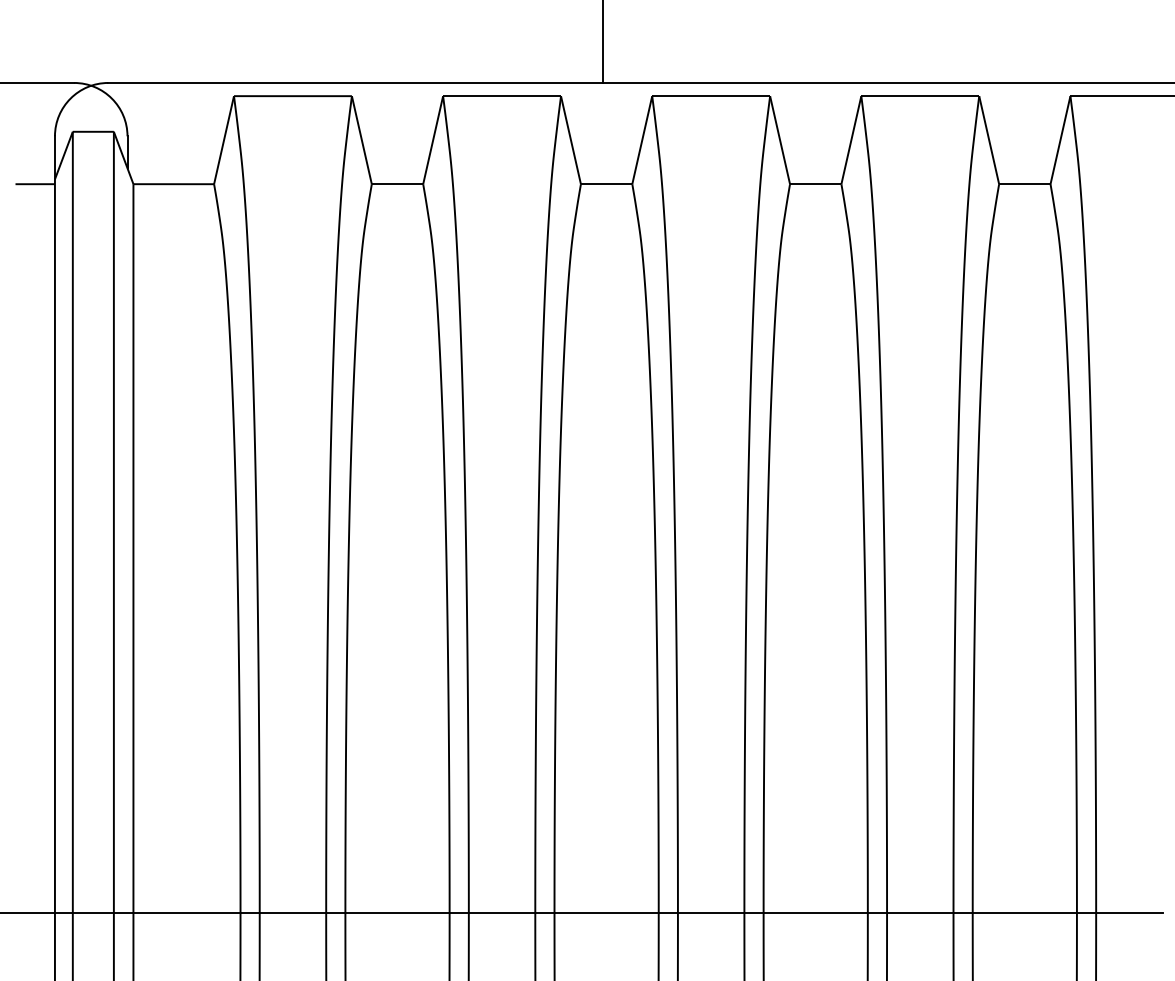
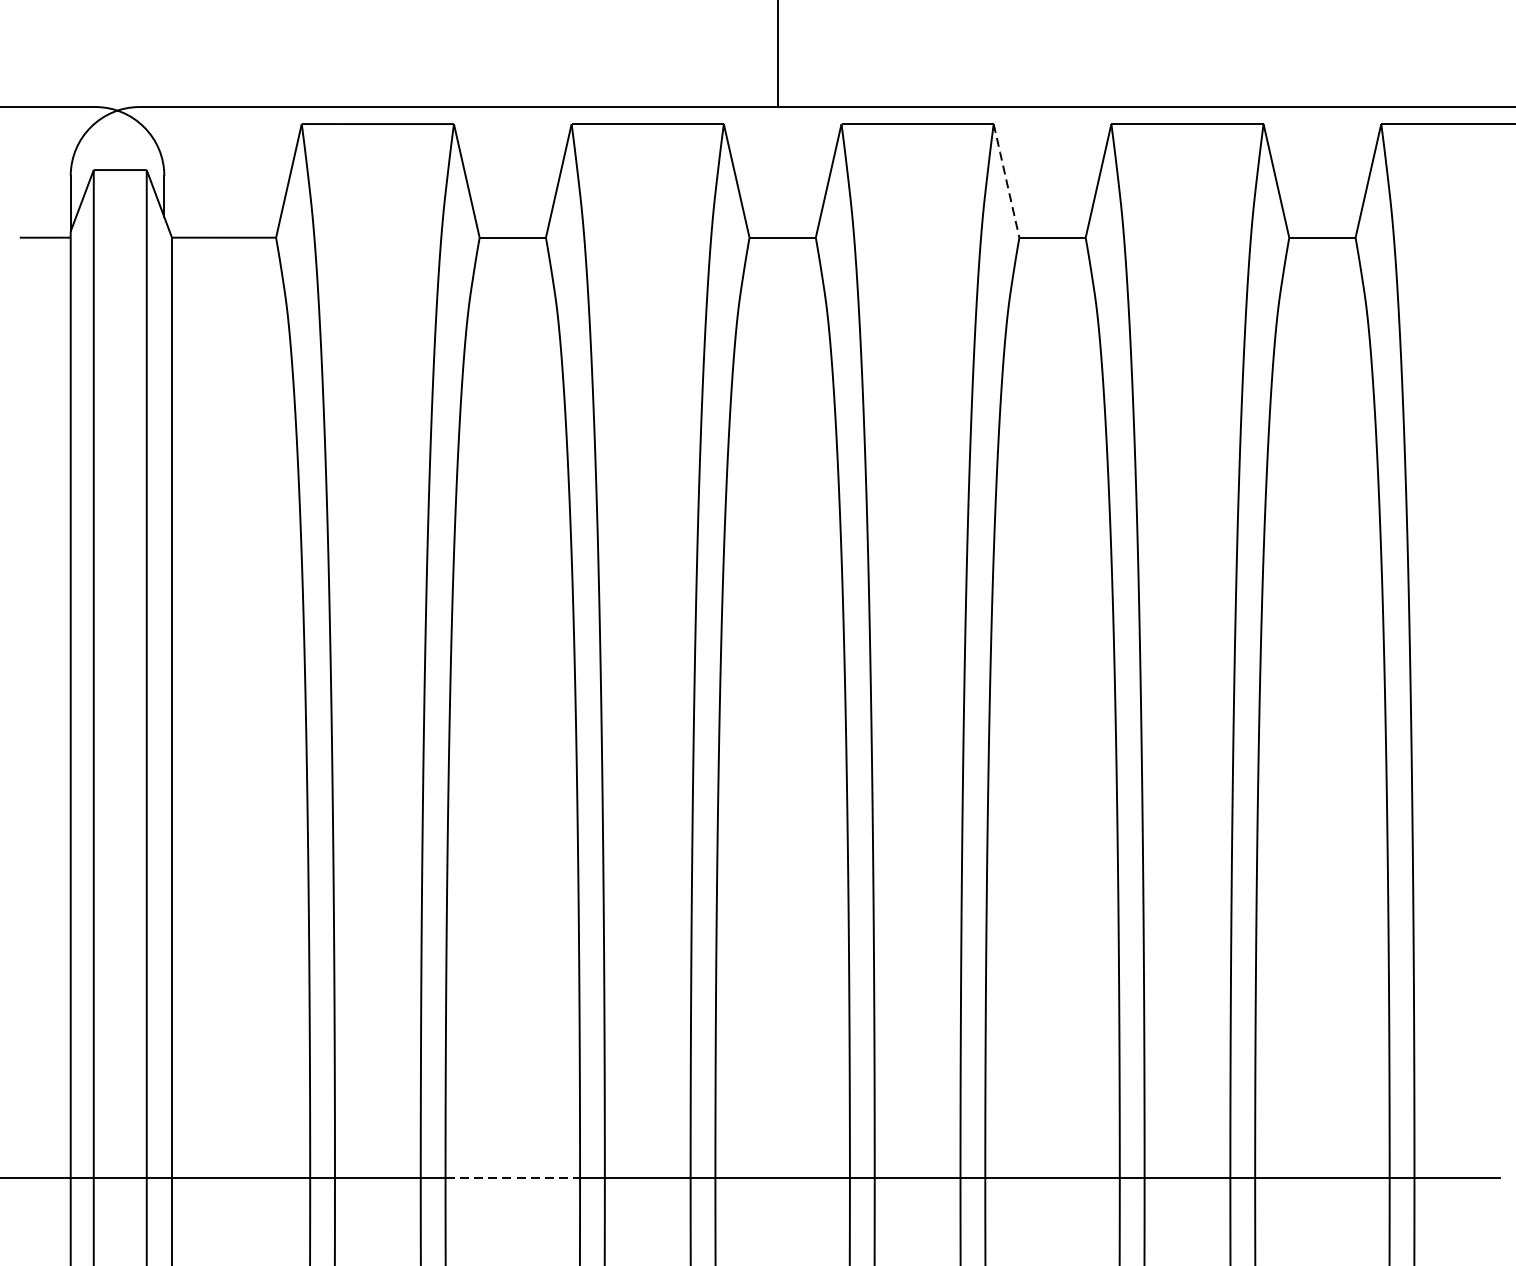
line: (780, 140) -> (1007, 181), solid -> dashed
line: (398, 912) -> (514, 1177), solid -> dashed

